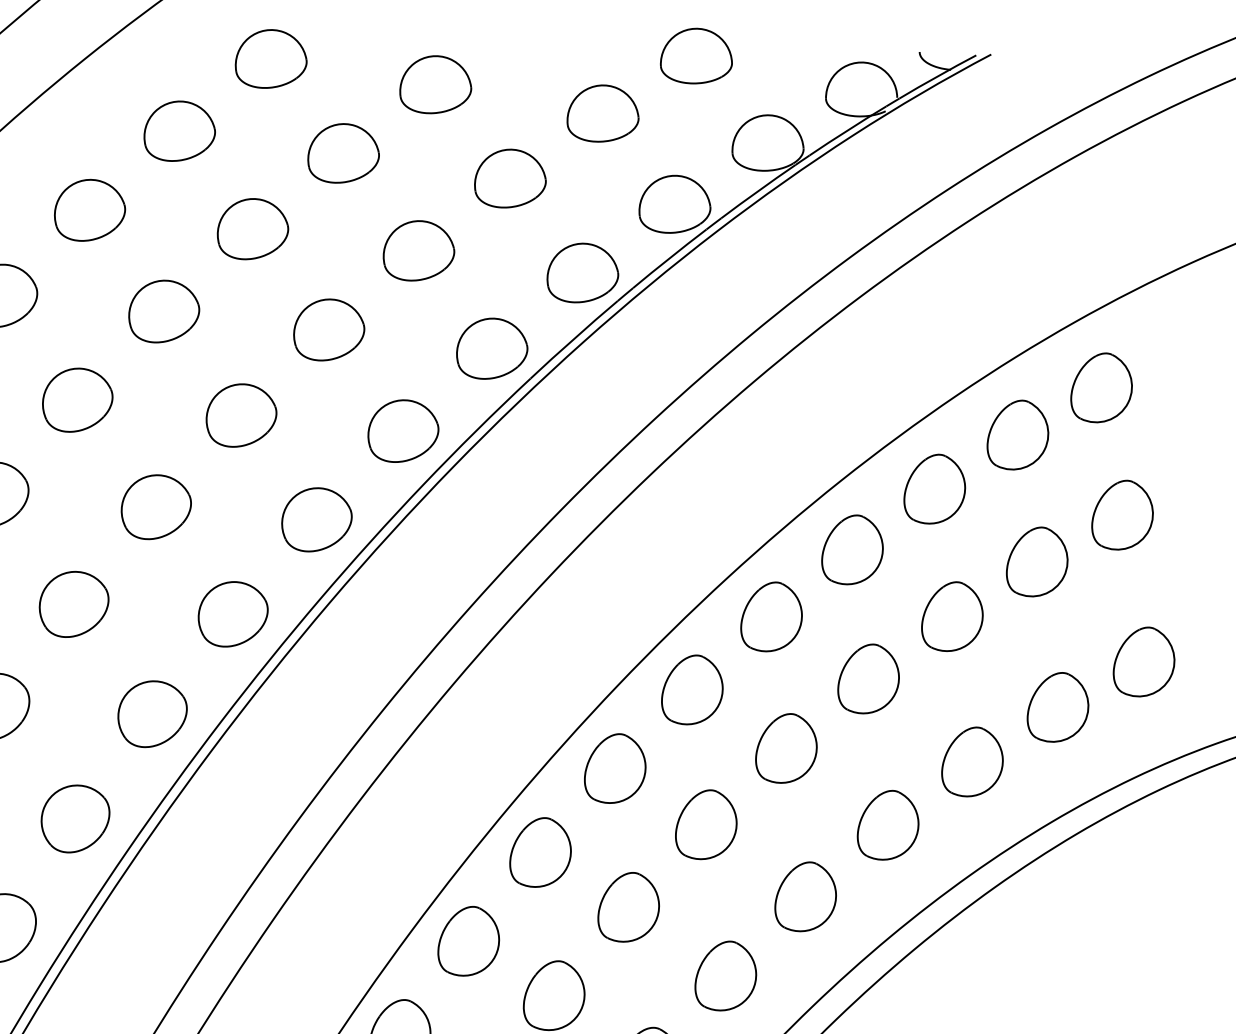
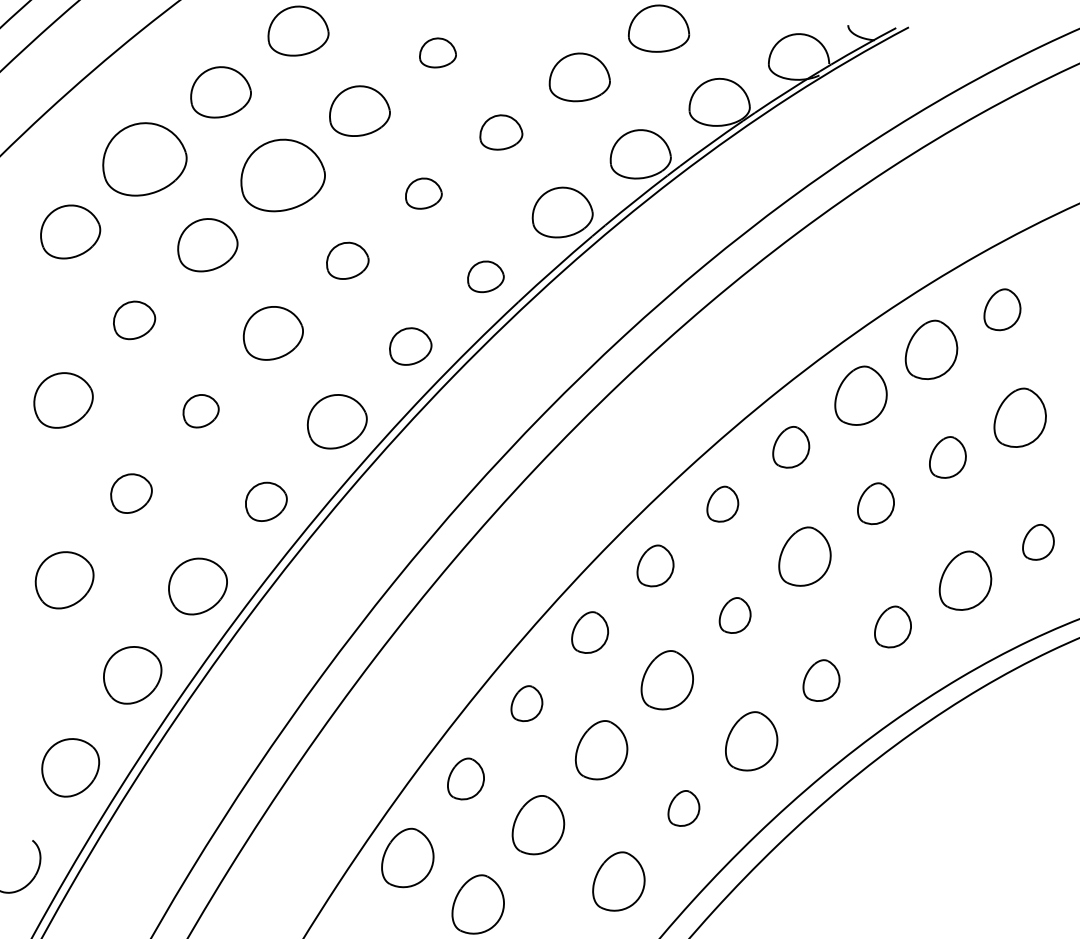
part: (435, 84) -> (437, 52), size x0.6
part: (510, 178) -> (501, 132), size x0.7
part: (89, 210) -> (144, 159), size x1.4
part: (252, 228) -> (282, 174), size x1.4
part: (418, 250) -> (423, 193), size x0.6
part: (328, 329) -> (347, 260), size x0.7
part: (491, 348) -> (485, 276), size x0.6
part: (1101, 387) -> (1002, 309), size x0.7
part: (77, 400) -> (134, 320), size x0.7
part: (403, 431) -> (410, 346), size x0.7
part: (155, 507) -> (200, 411), size x0.6
part: (851, 550) -> (790, 447), size x0.7
part: (1036, 561) -> (947, 457), size x0.7
part: (74, 604) -> (131, 493), size x0.7
part: (233, 613) -> (266, 501), size x0.7
part: (951, 616) -> (875, 503), size x0.7
part: (771, 617) -> (722, 504), size x0.6
part: (1144, 662) -> (1038, 542), size x0.6
part: (692, 689) -> (655, 565), size x0.7
part: (785, 748) -> (734, 615), size x0.6
part: (971, 761) -> (892, 626), size x0.7
part: (614, 768) -> (589, 632), size x0.7
part: (888, 825) -> (821, 680), size x0.7
part: (540, 852) -> (526, 703), size x0.6
part: (468, 940) -> (465, 778), size x0.7
part: (725, 976) -> (683, 808), size x0.6

